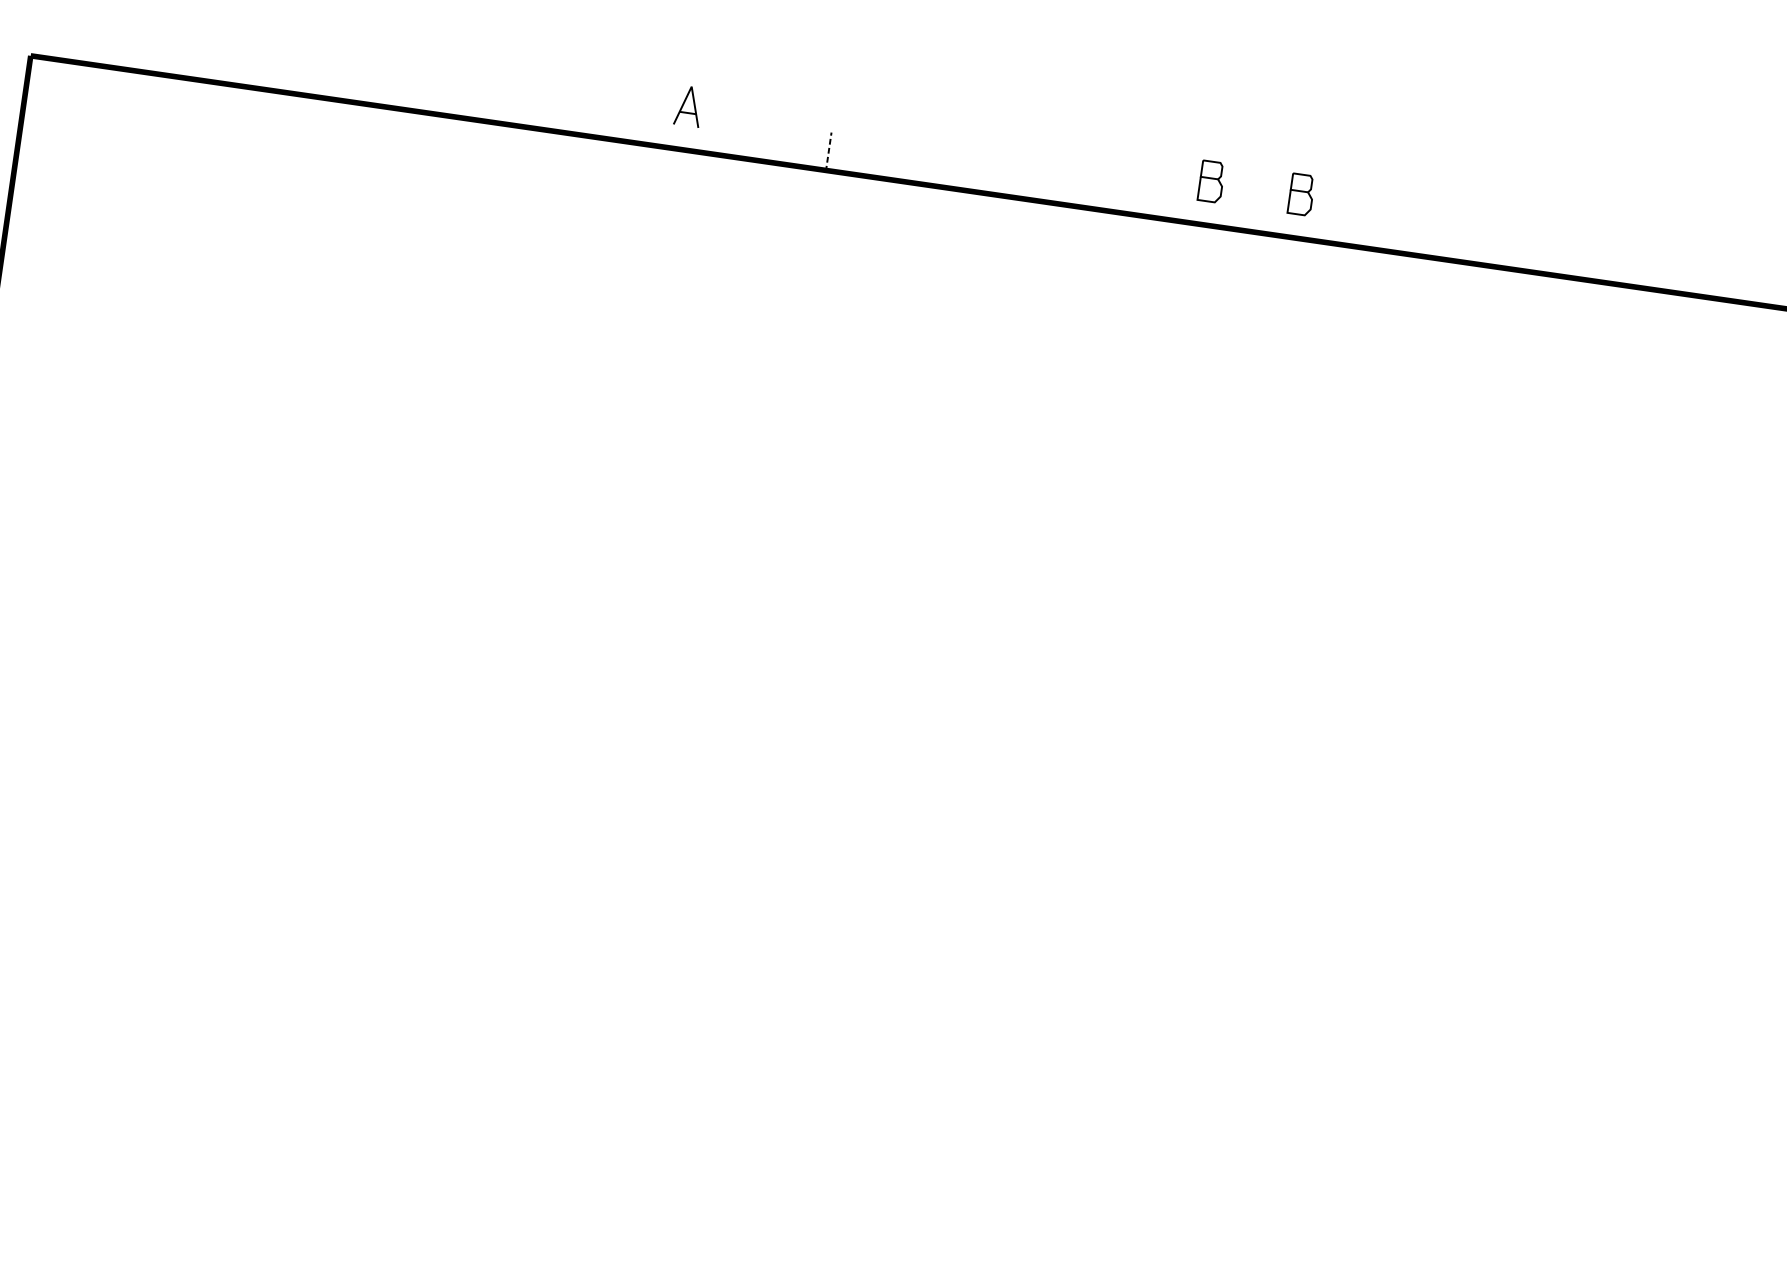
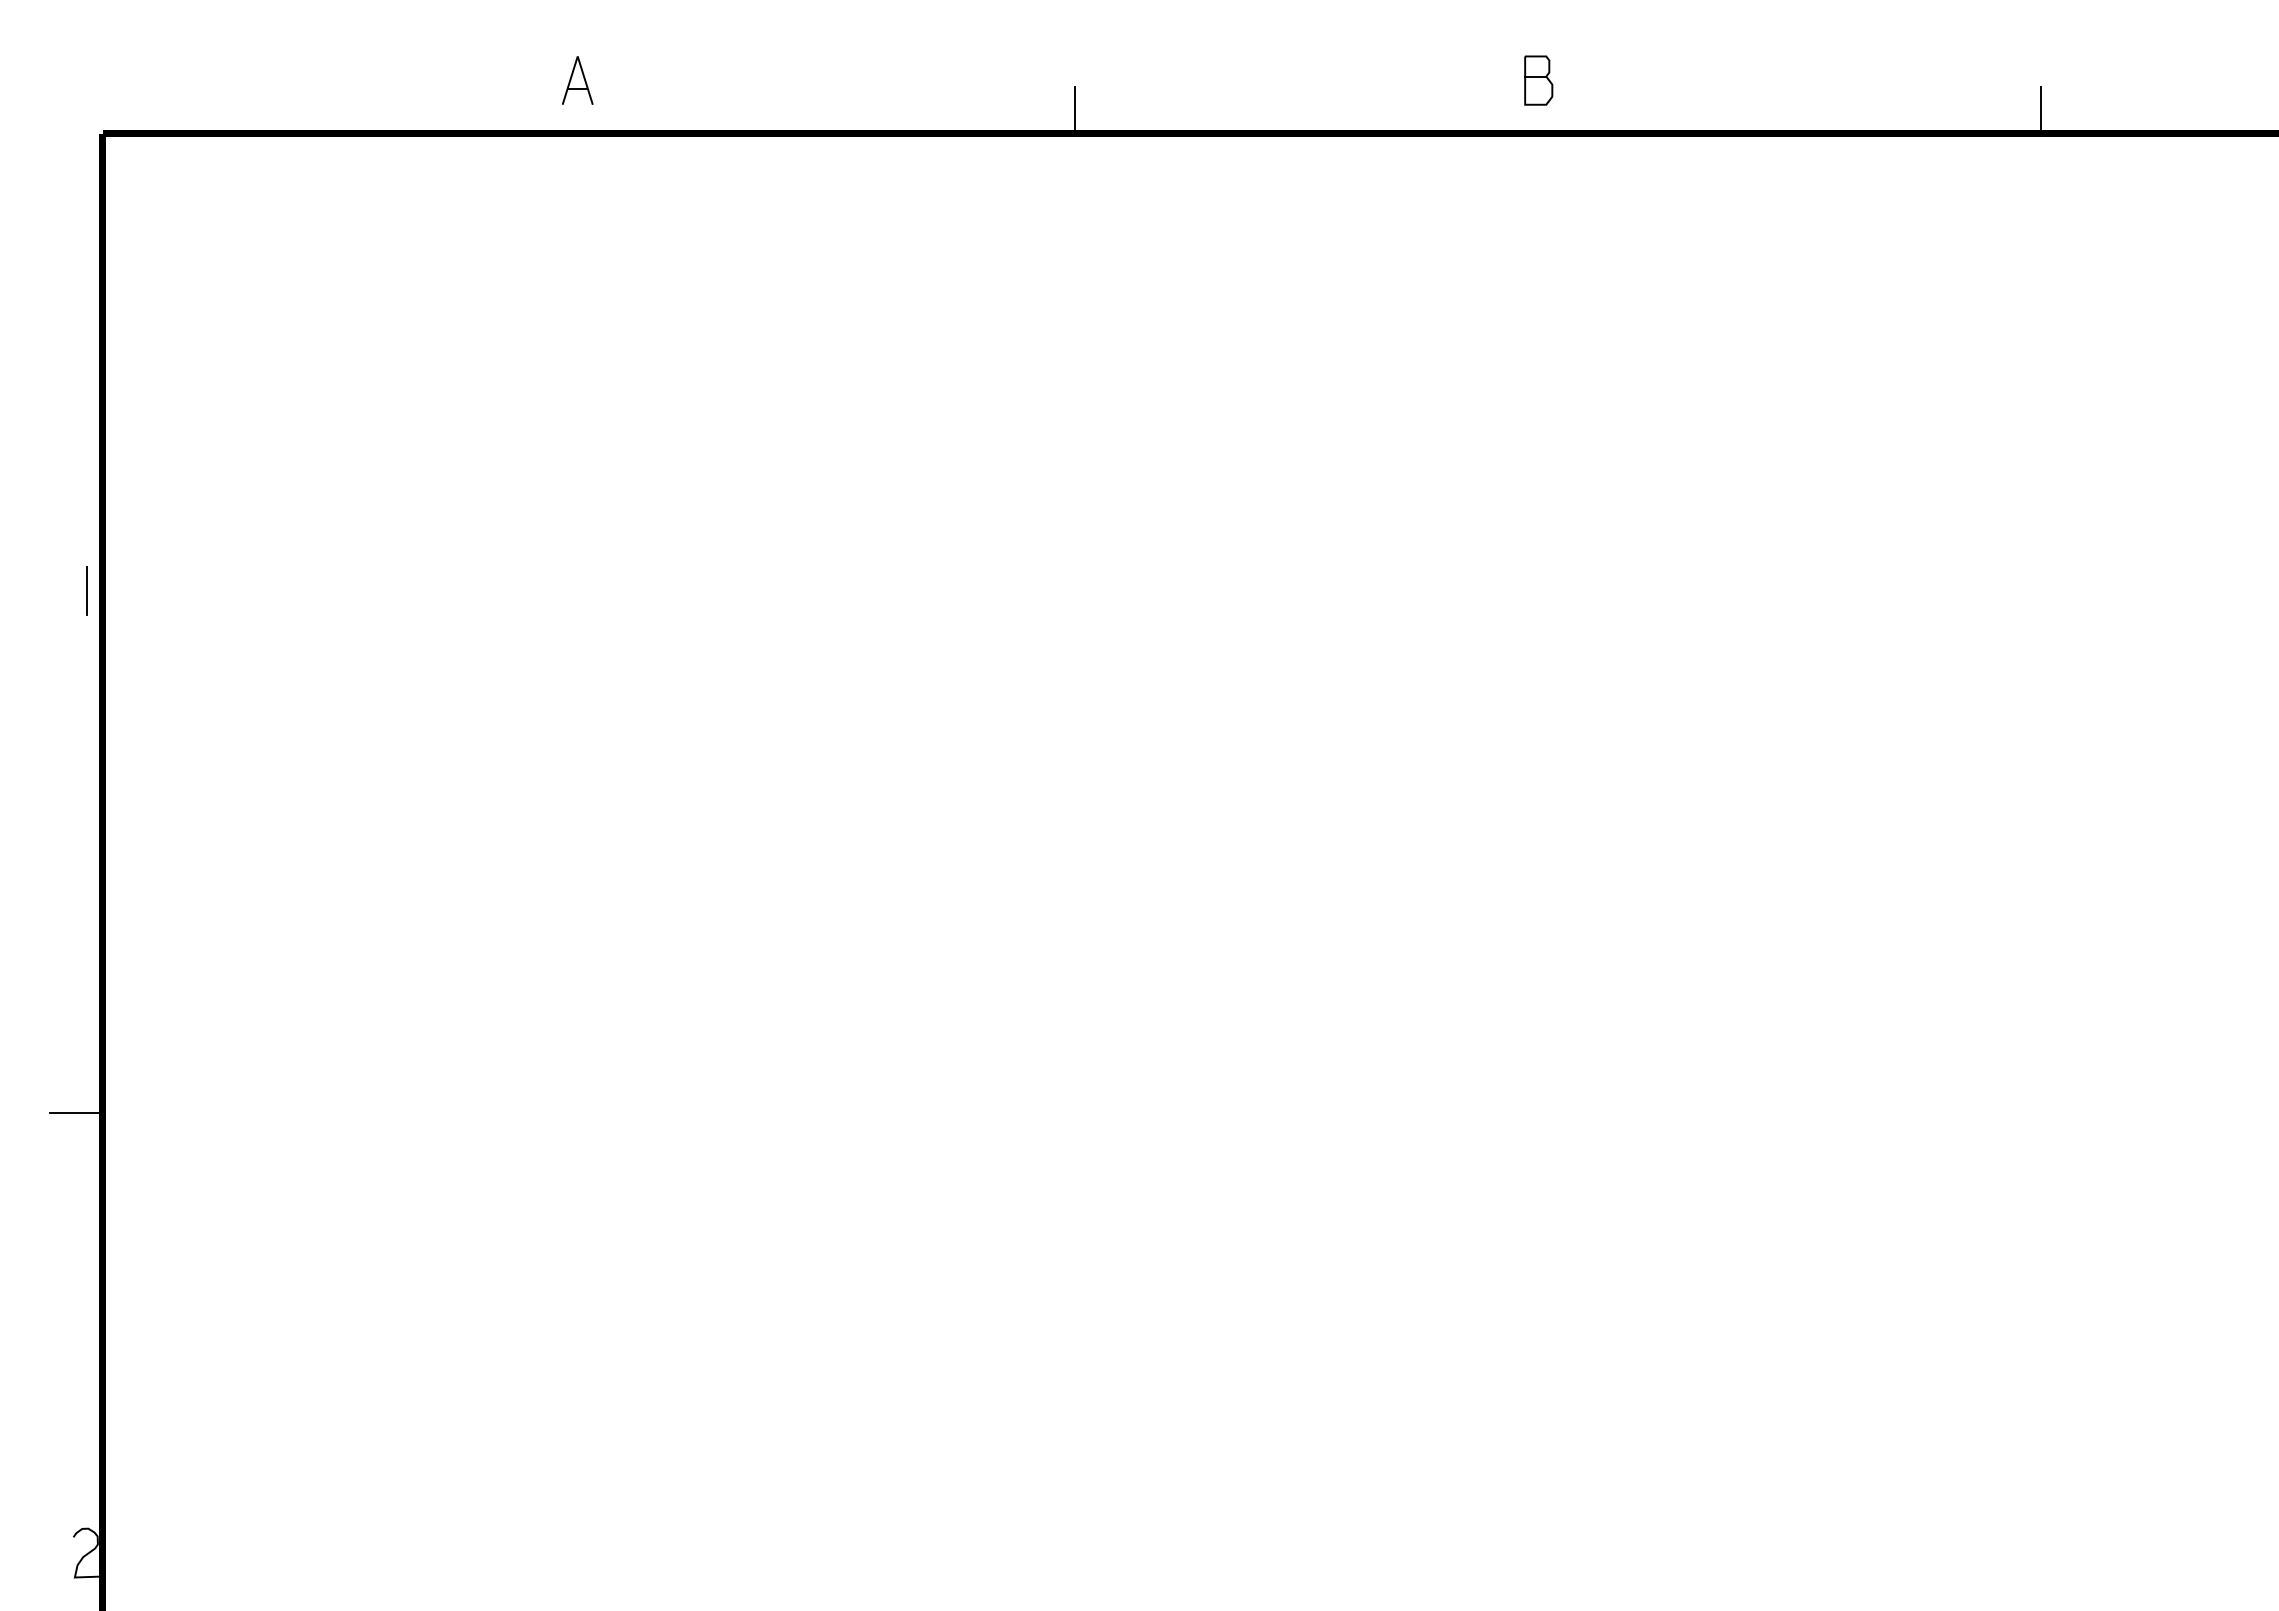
part: (688, 106) -> (577, 80), moved
line: (828, 152) -> (1075, 111), dashed -> solid
part: (1301, 194) -> (1648, 80), removed
line: (1619, 266) -> (2041, 111), added

